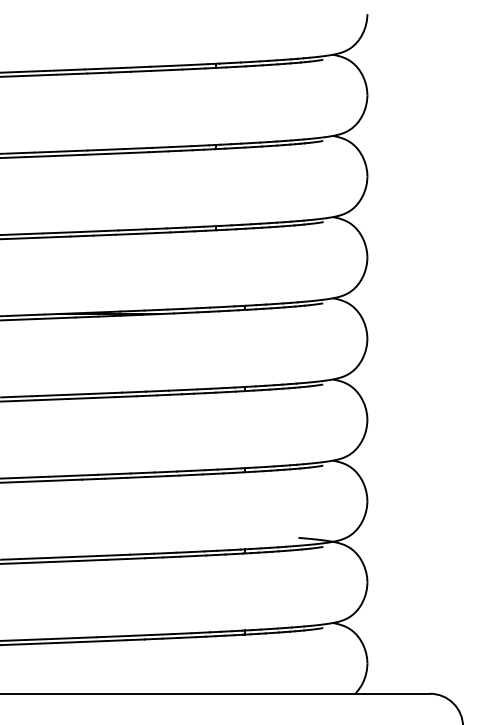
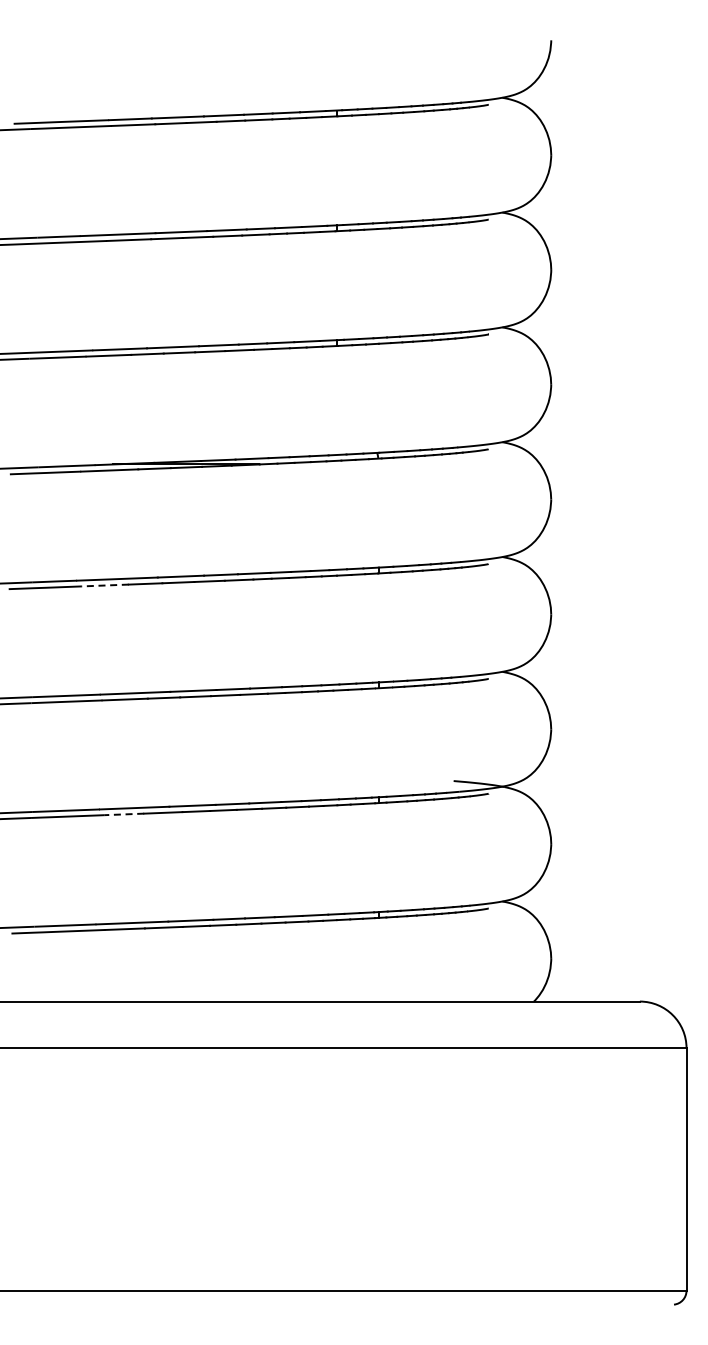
line: (51, 399) -> (104, 585), solid -> dashed
line: (65, 561) -> (123, 814), solid -> dashed

